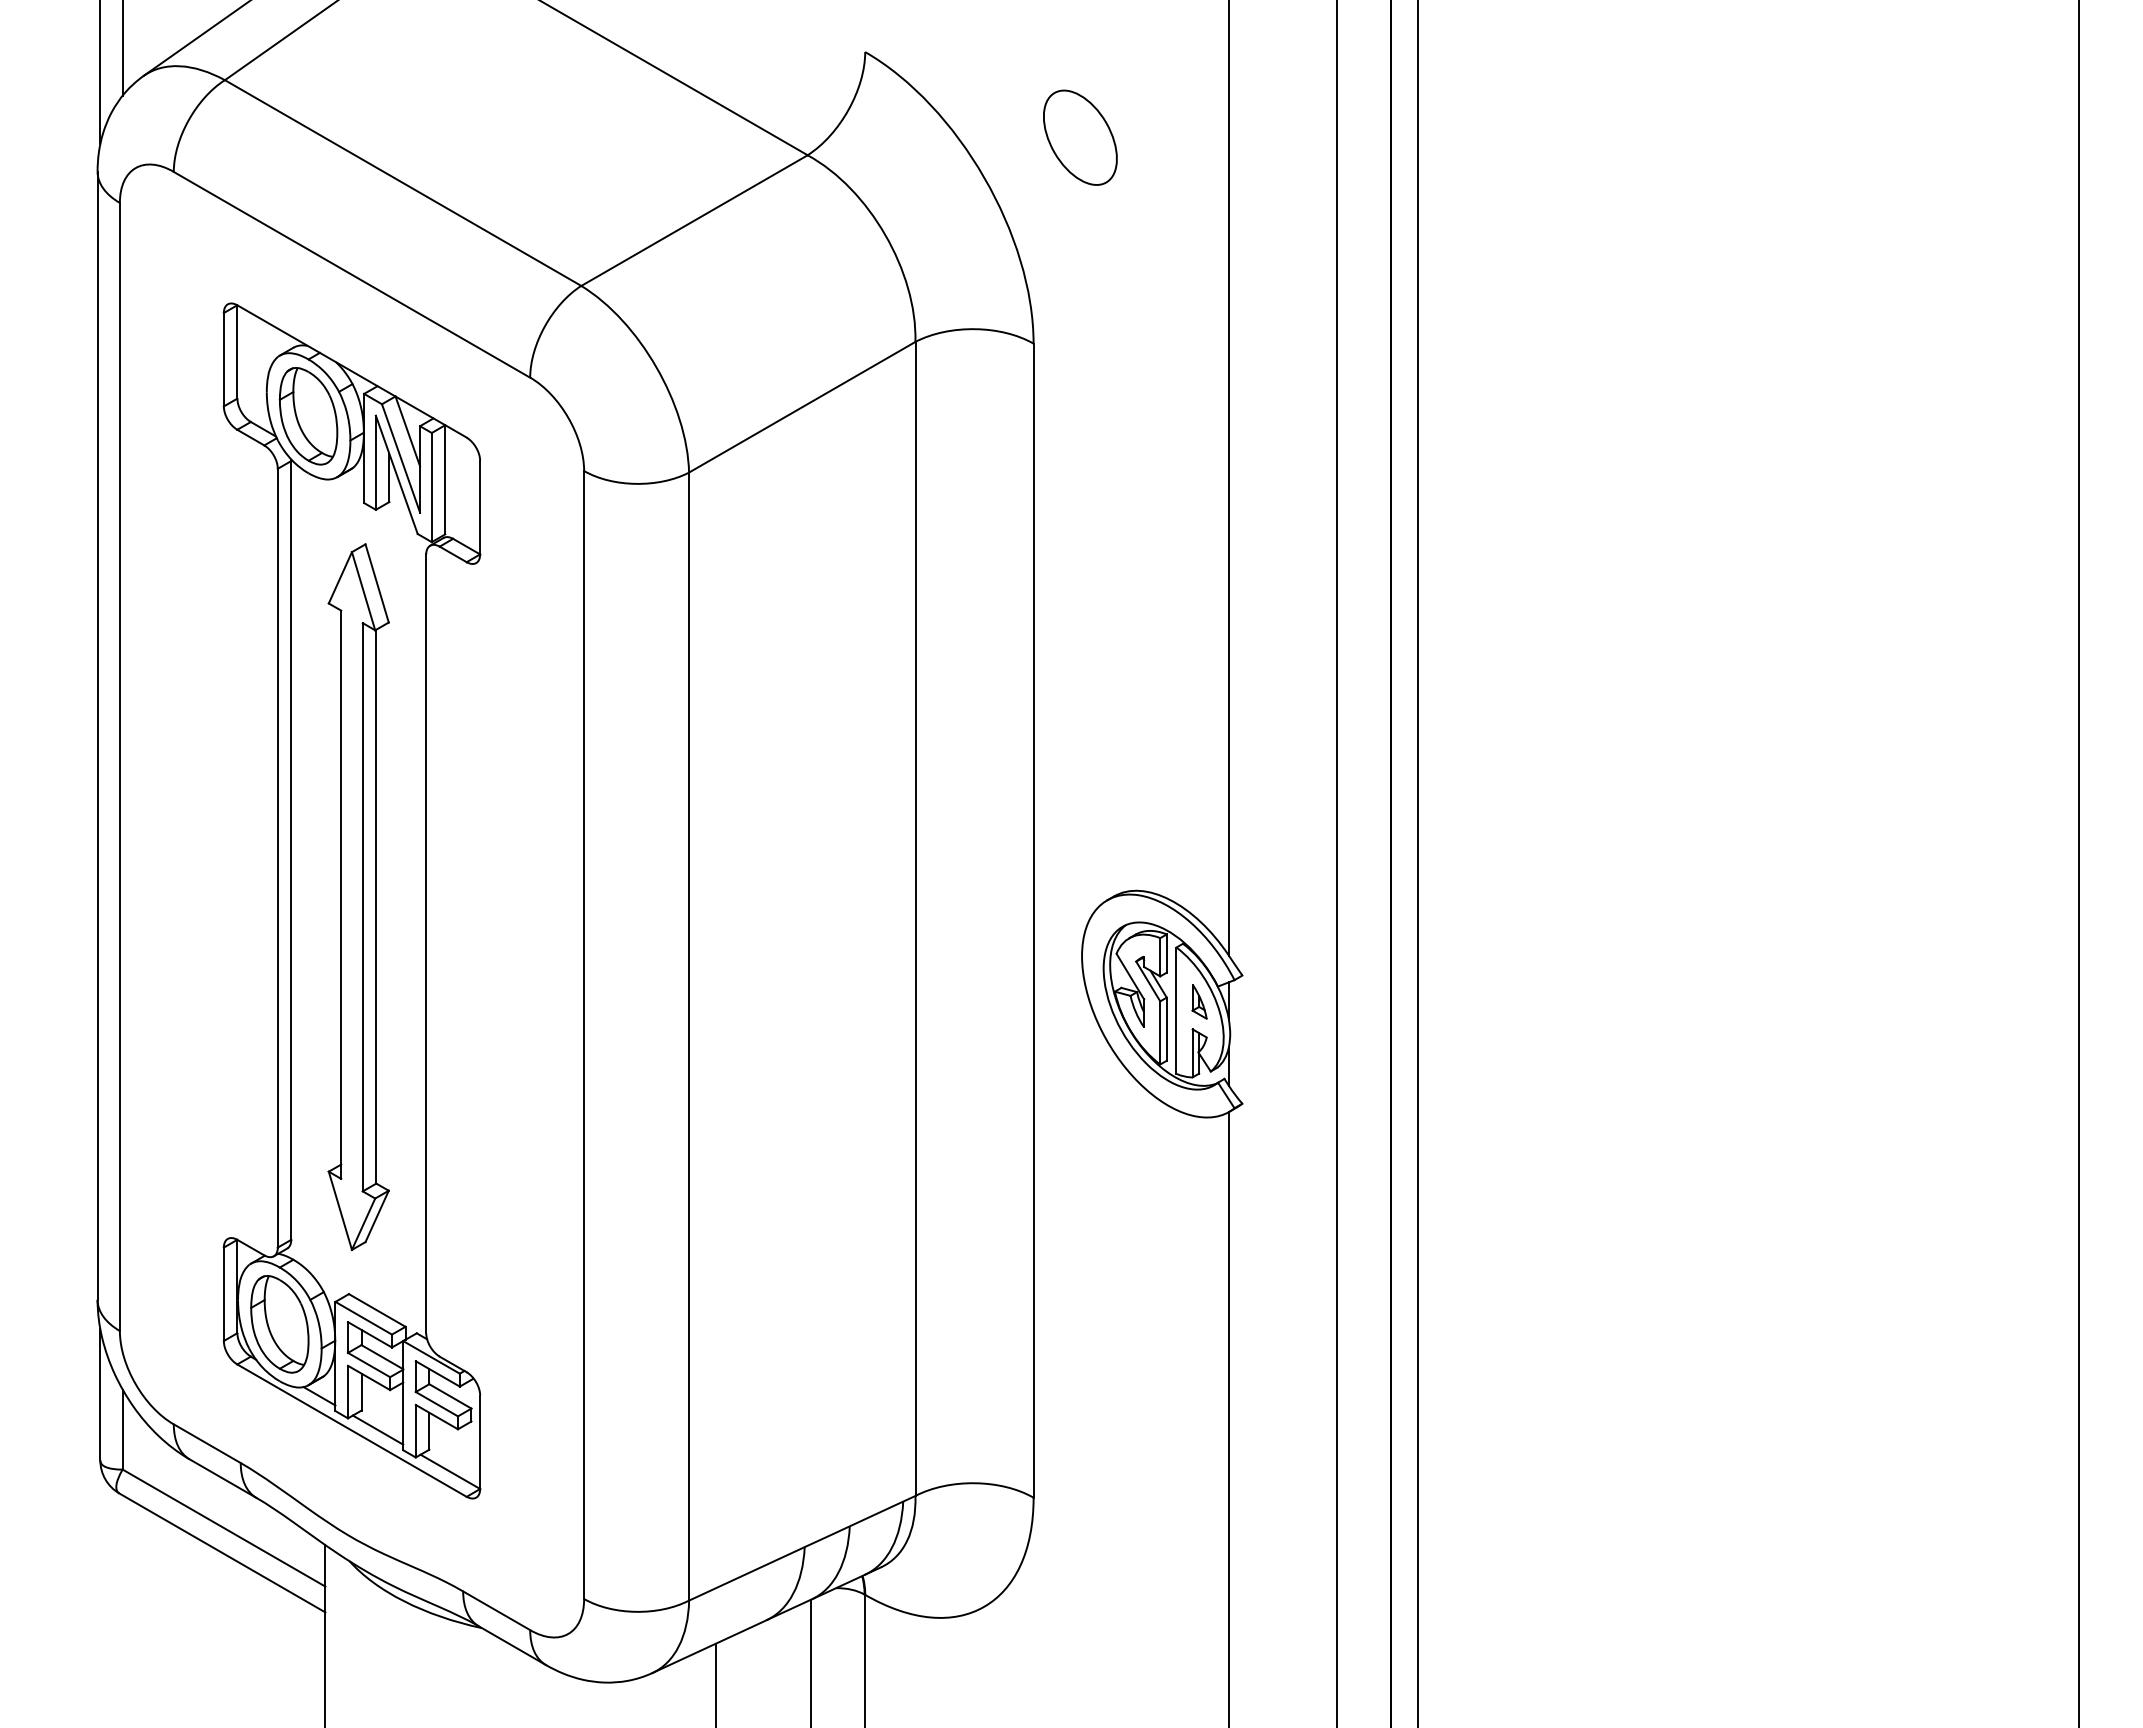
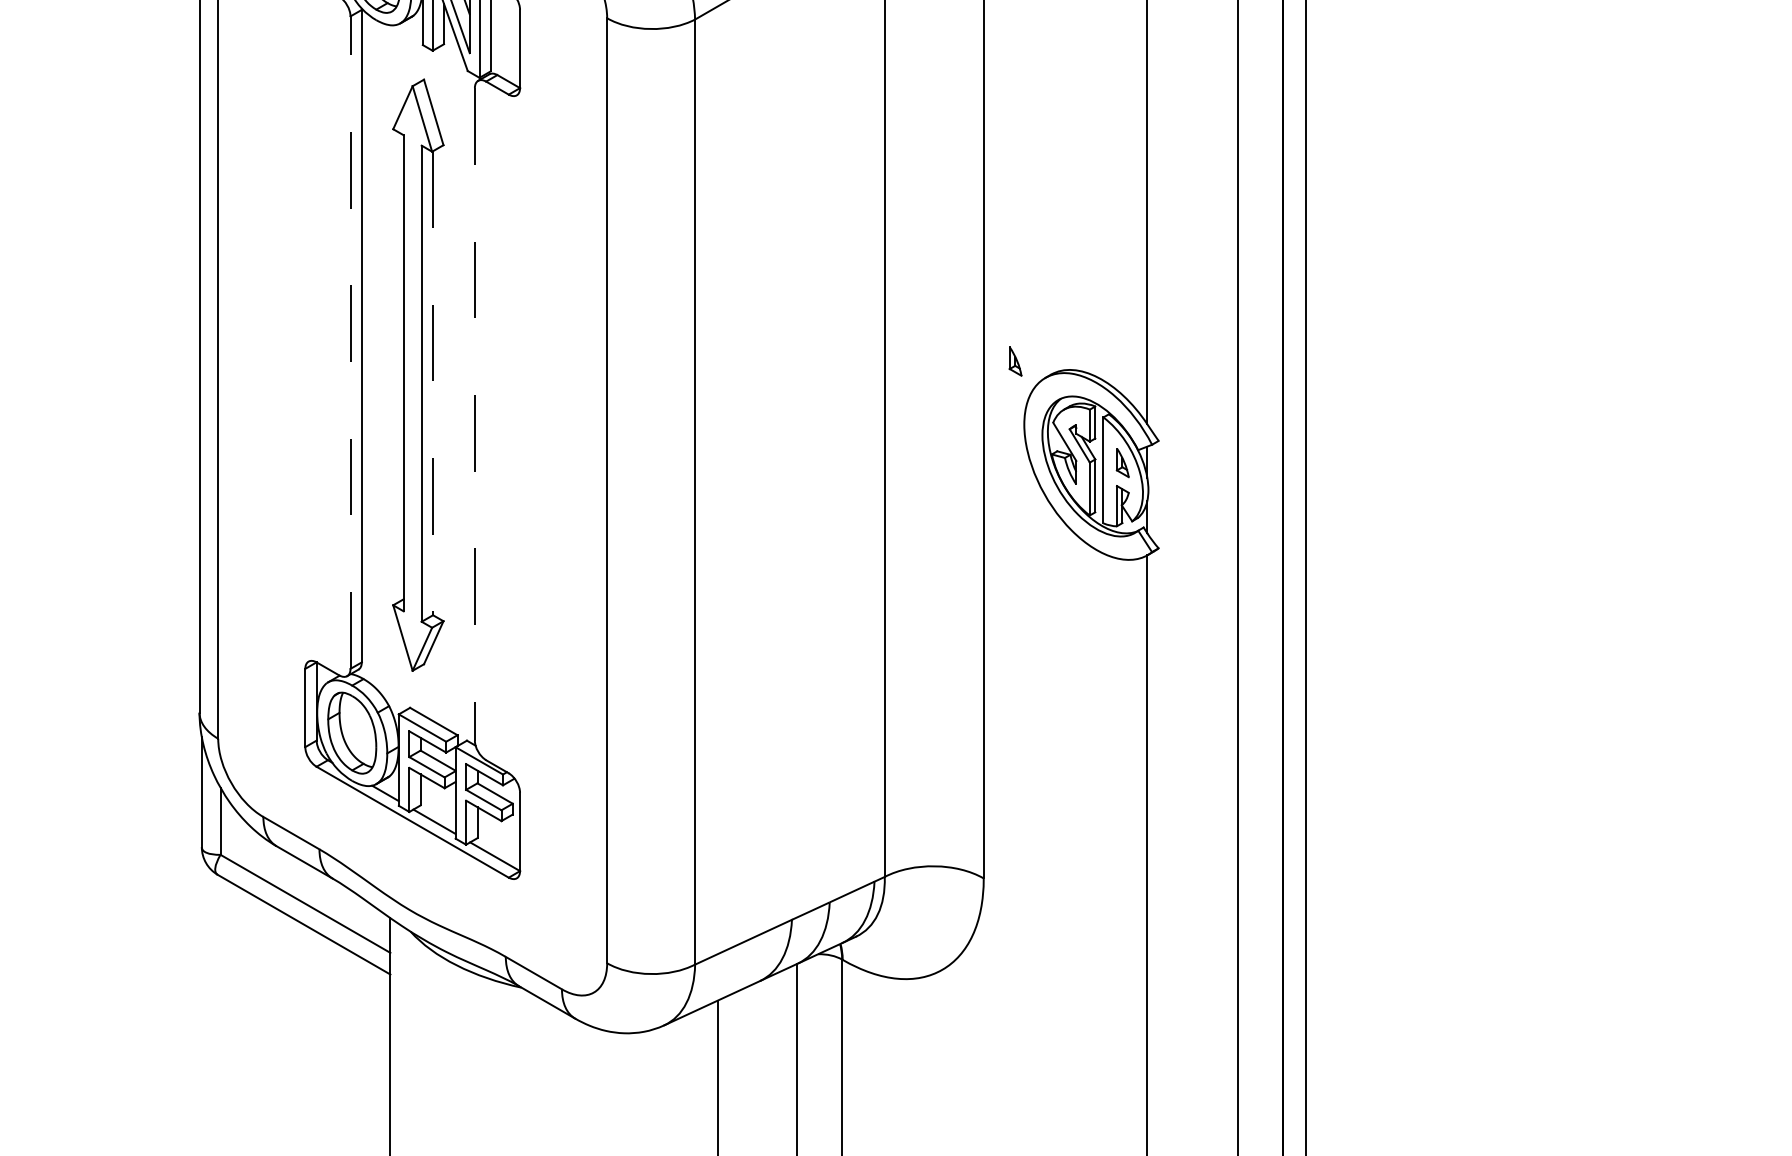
line: (277, 857) -> (350, 342), solid -> dashed
part: (1071, 880) -> (1015, 361), added
line: (376, 906) -> (433, 383), solid -> dashed
line: (426, 944) -> (475, 414), solid -> dashed

